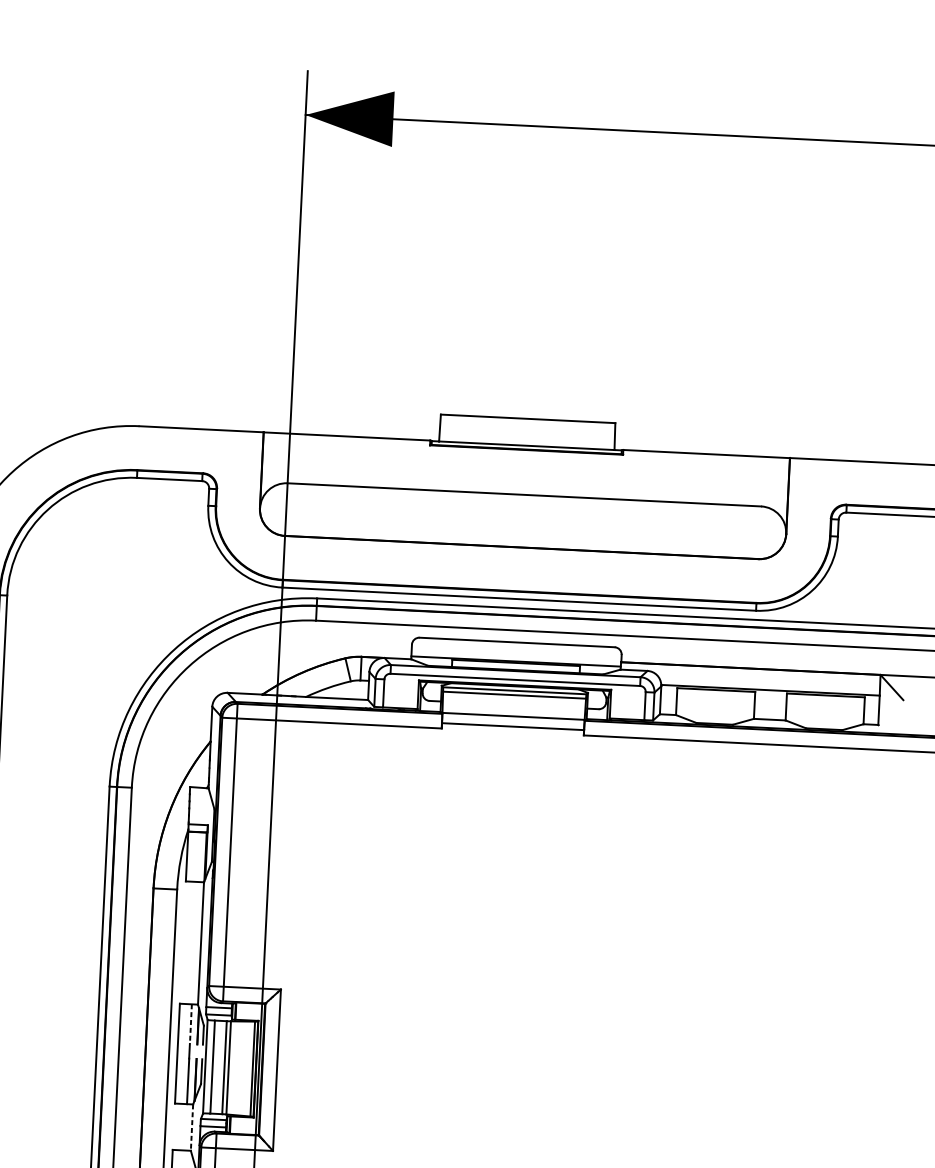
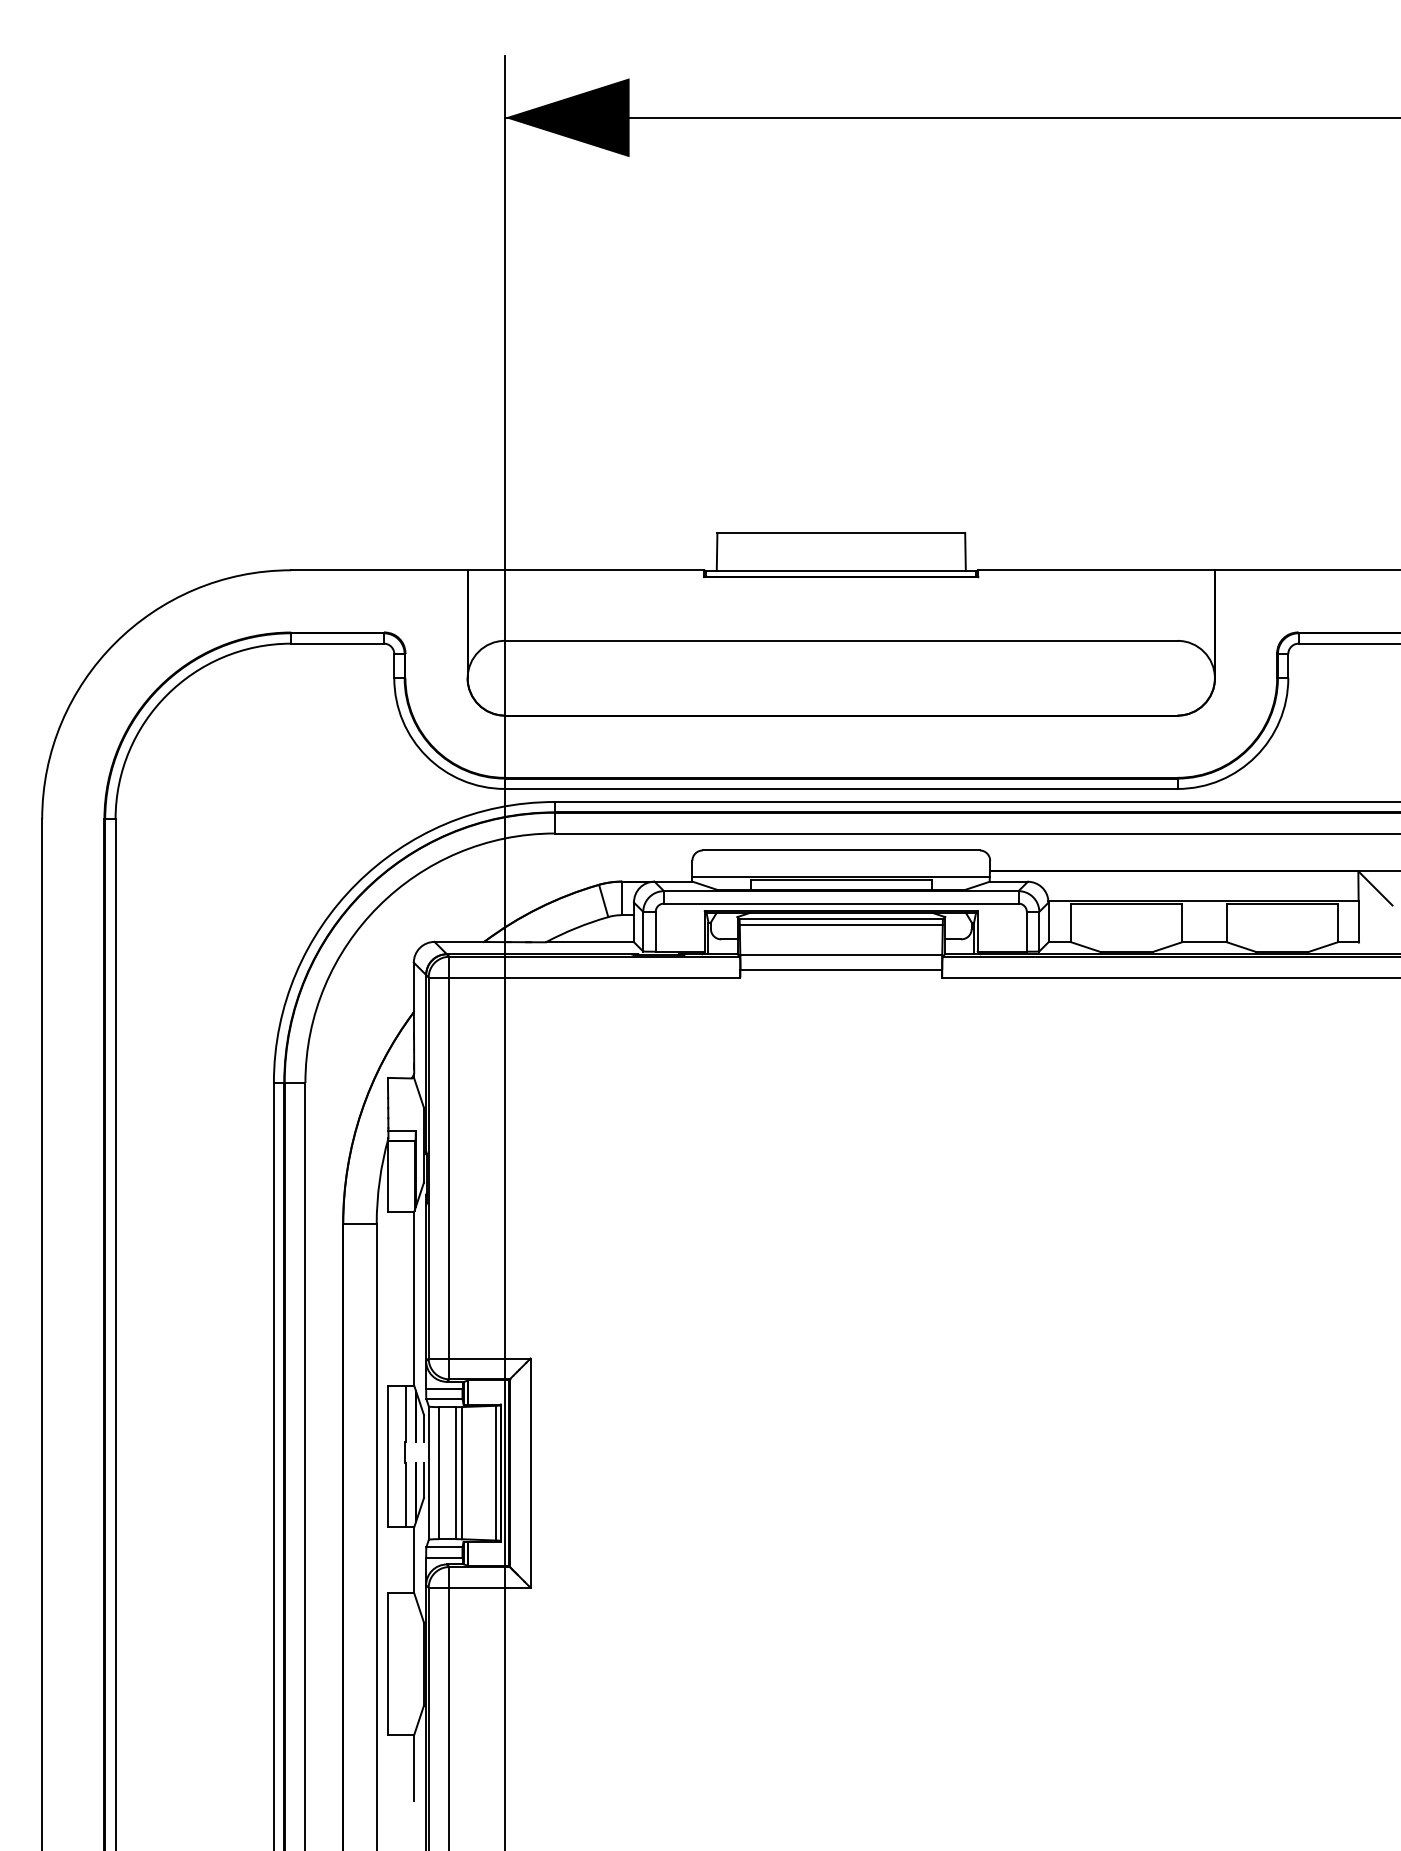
line: (190, 1024) -> (405, 1414), dashed -> solid
line: (192, 1127) -> (414, 1560), dashed -> solid

